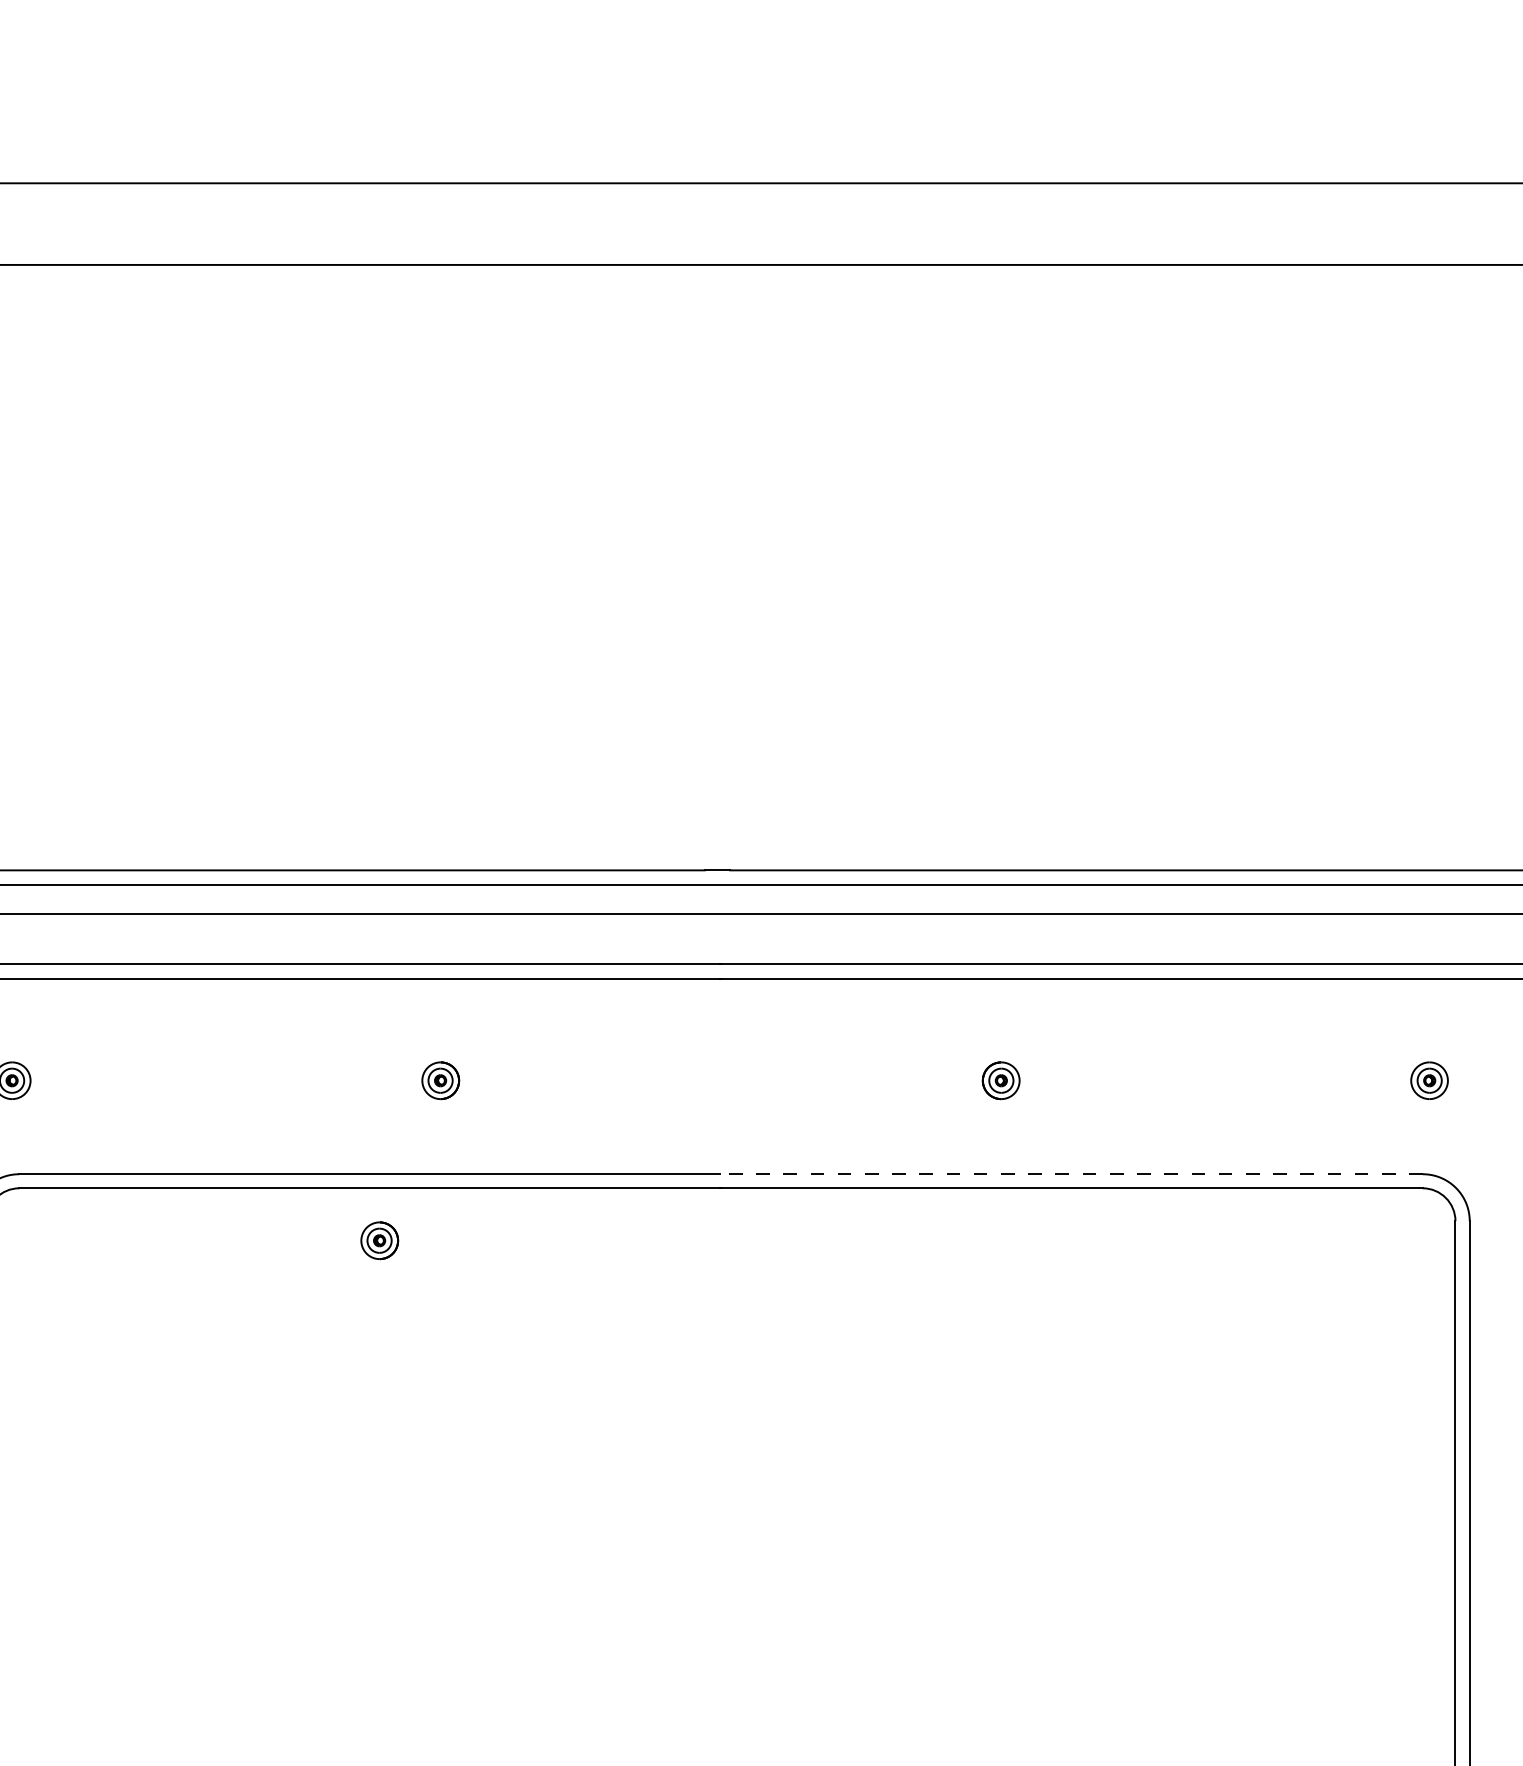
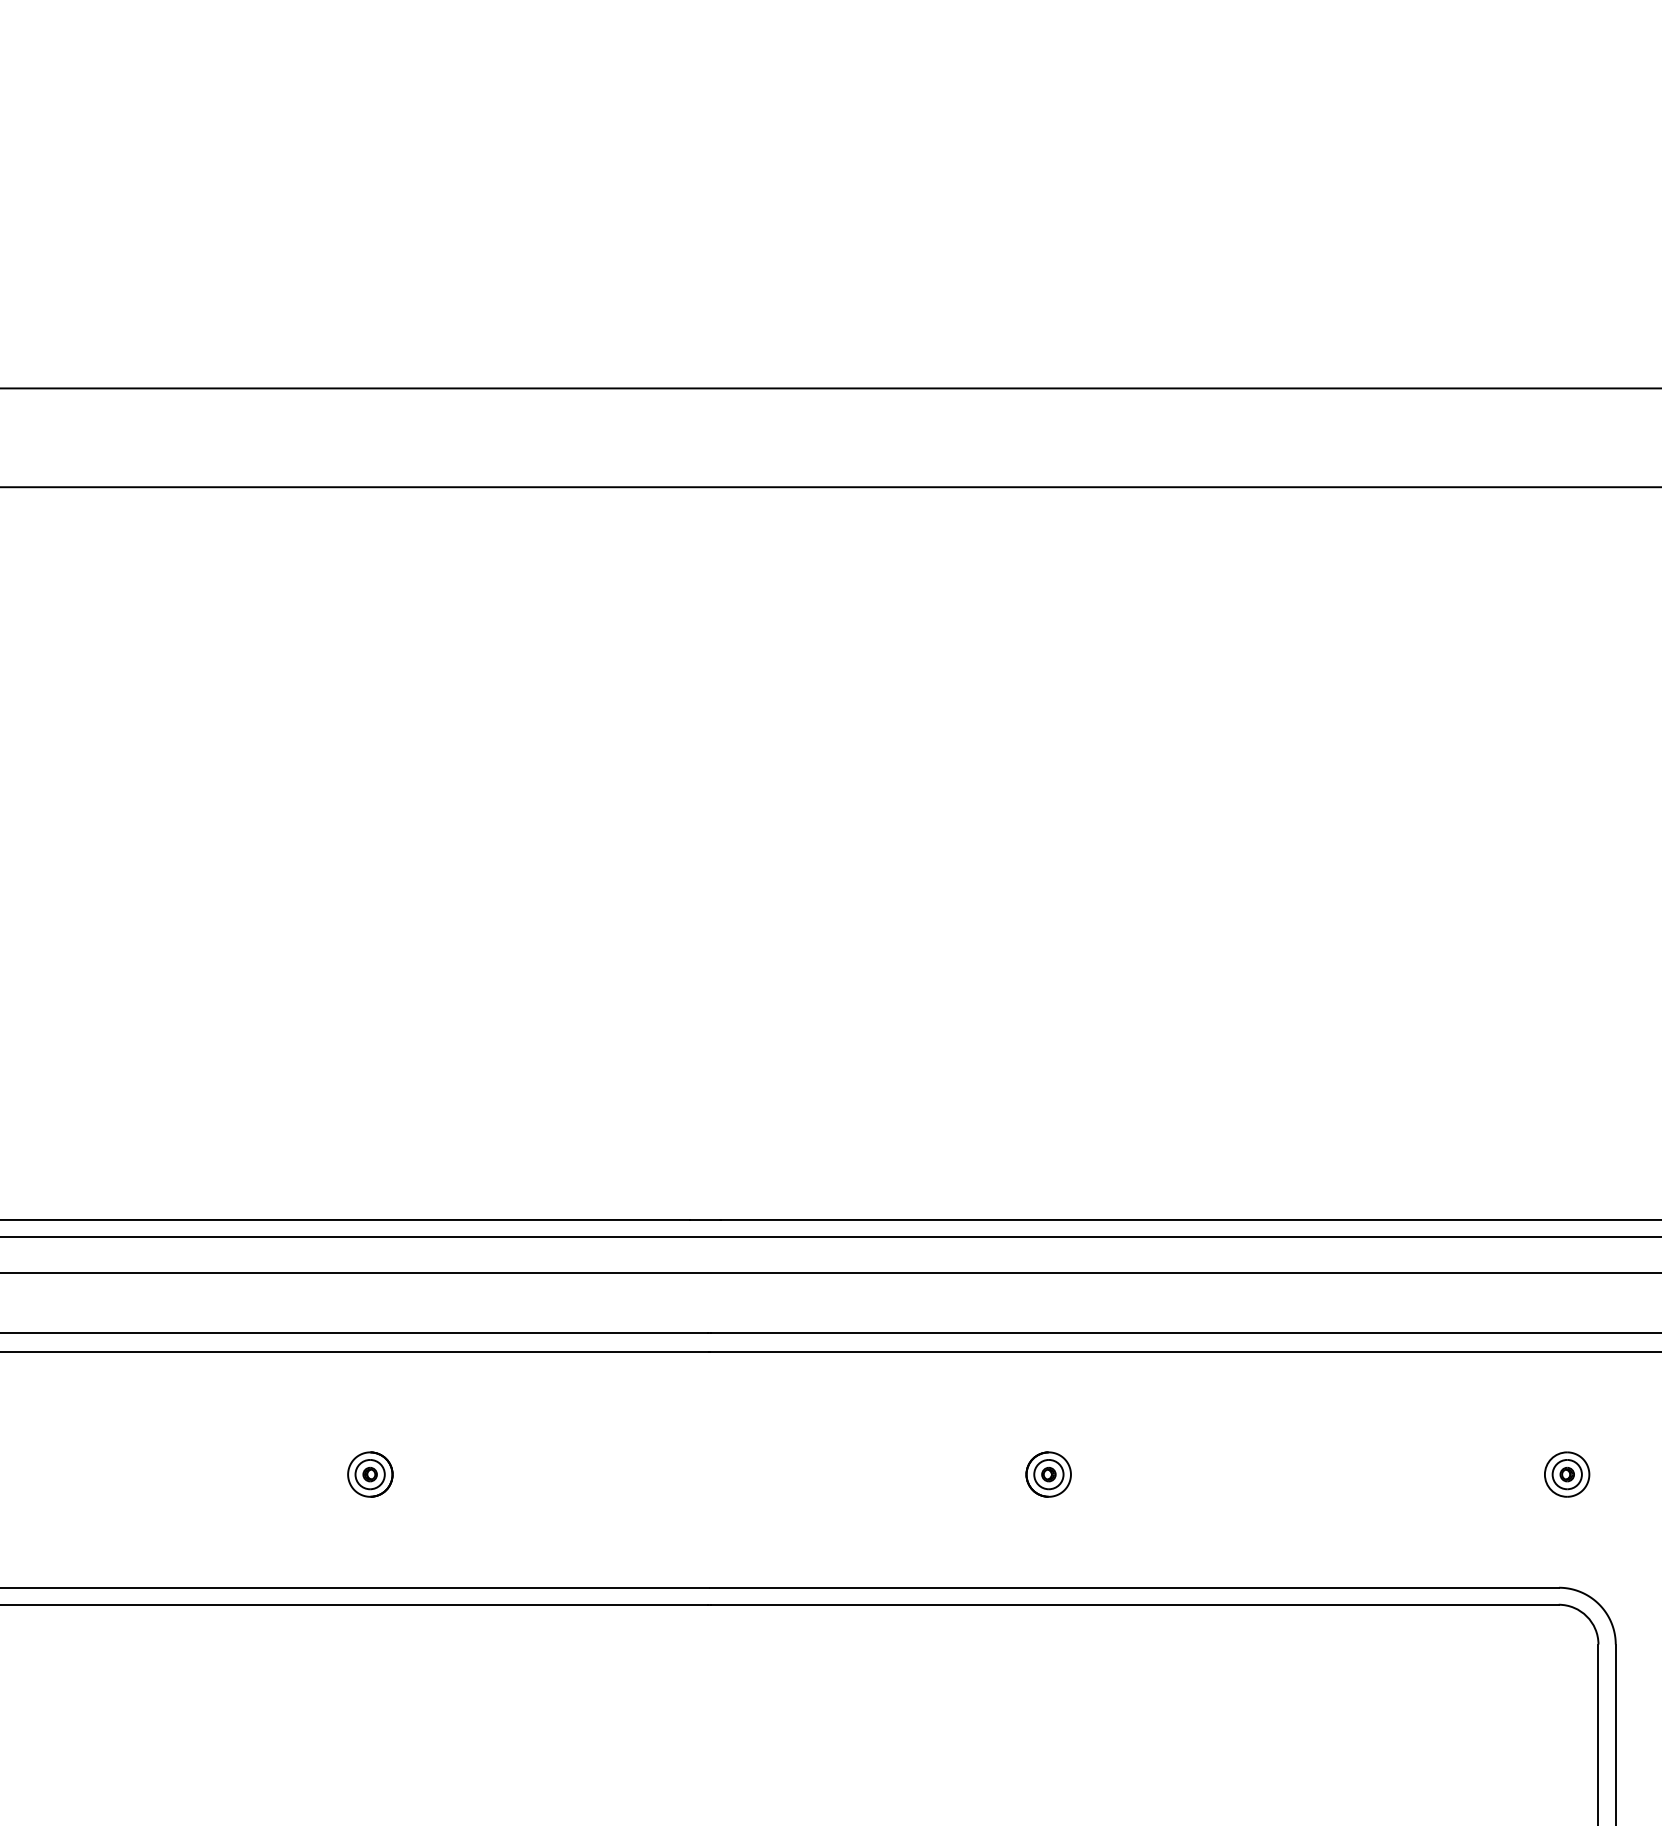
line: (1072, 1174) -> (1134, 1588), dashed -> solid
part: (379, 1240) -> (296, 1667), removed

